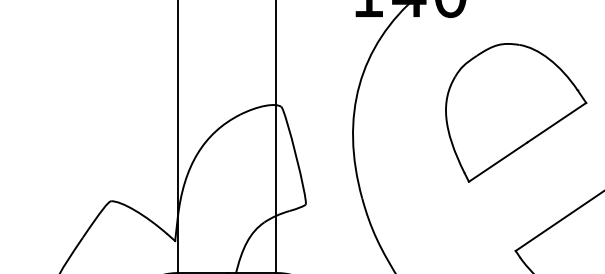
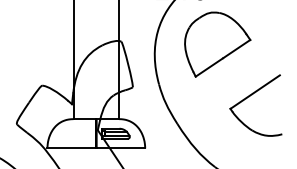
part: (515, 112) -> (217, 44), moved

